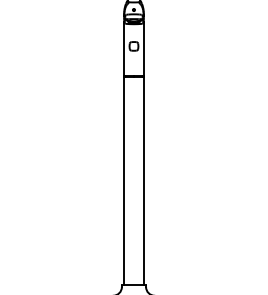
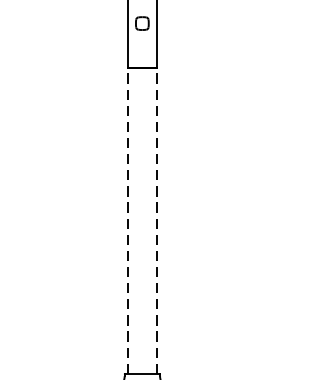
line: (124, 180) -> (128, 220), solid -> dashed
line: (143, 180) -> (156, 220), solid -> dashed

